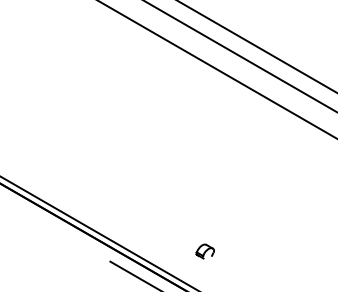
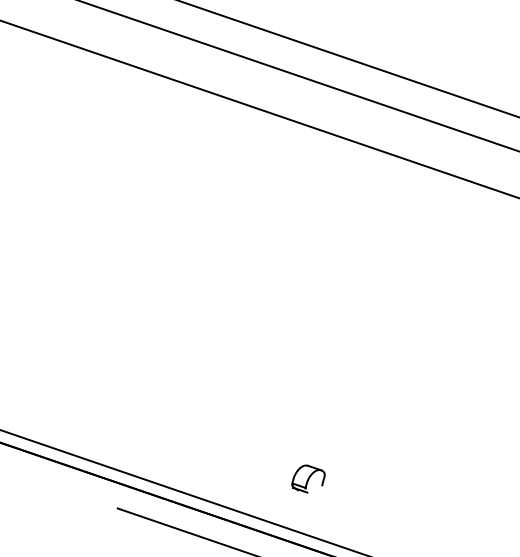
part: (204, 251) -> (306, 478), moved

